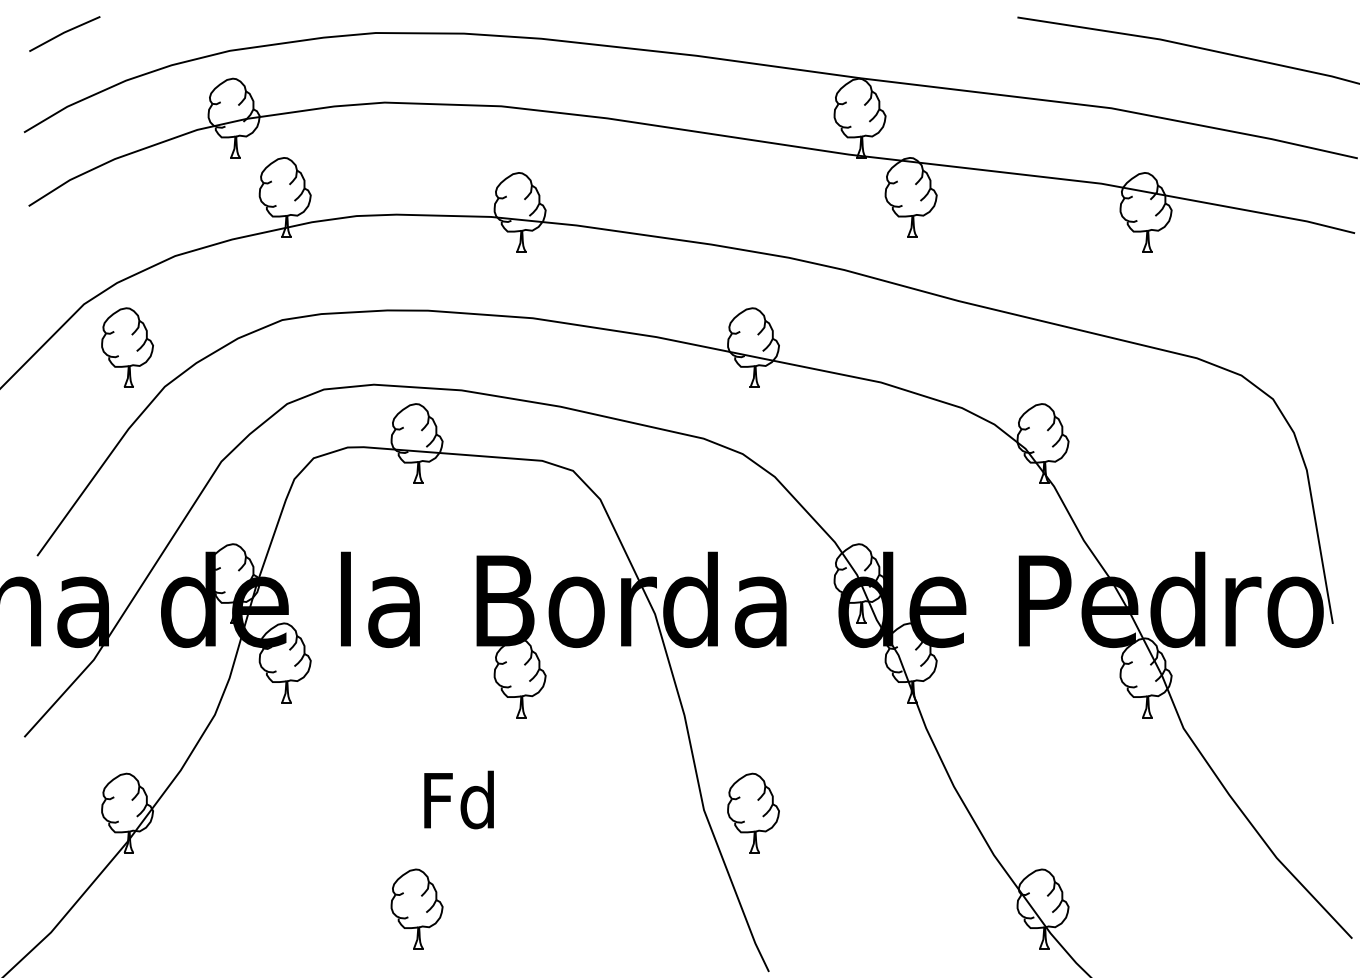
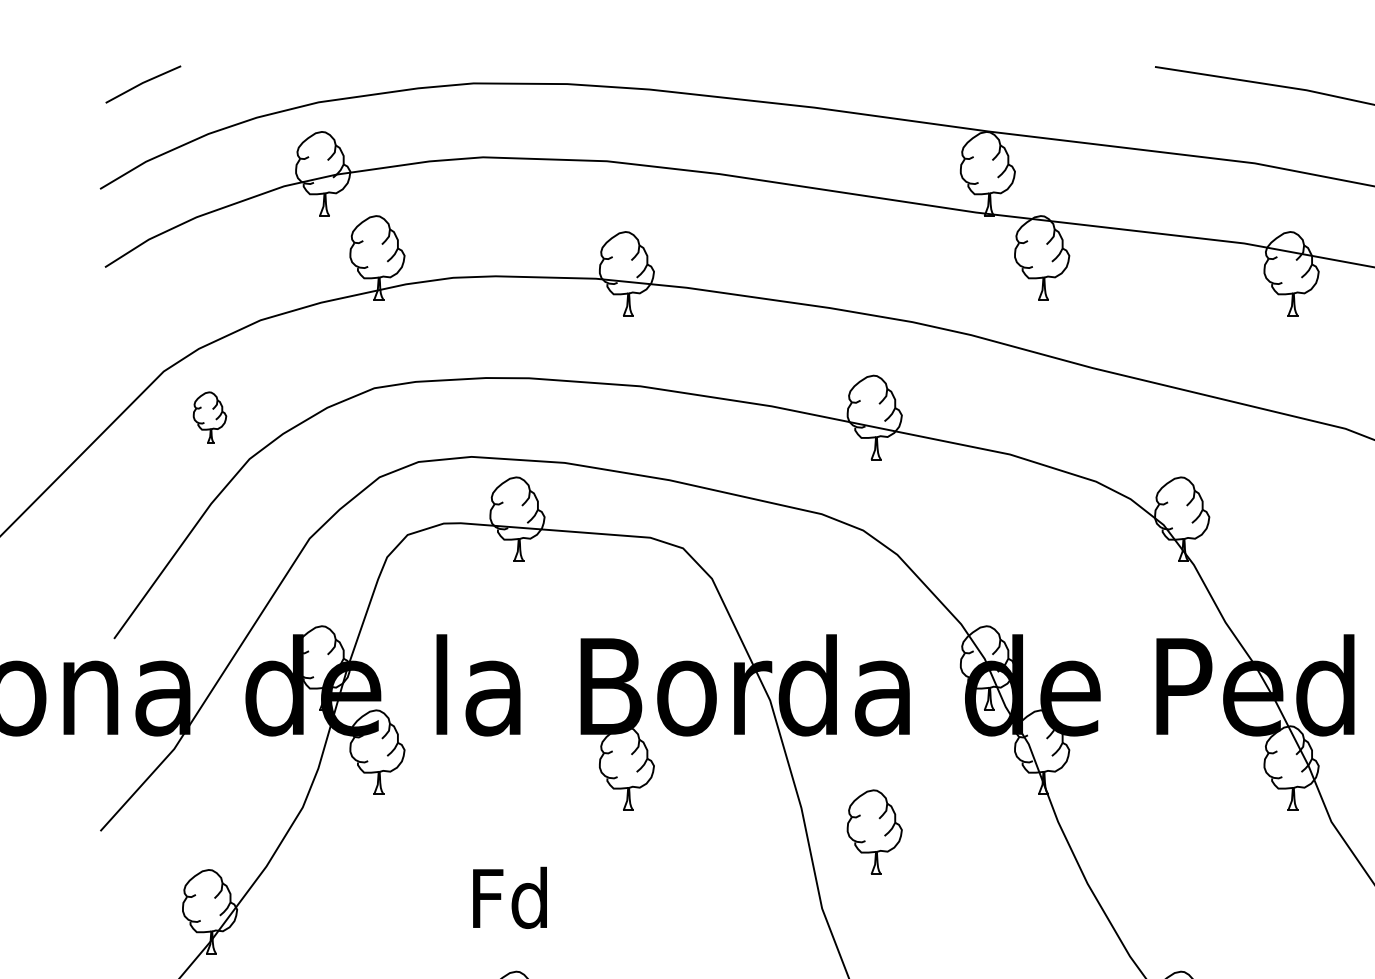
part: (127, 347) -> (209, 417), size x0.6
text: (458, 799) -> (509, 897), moved
part: (753, 812) -> (874, 831), moved

